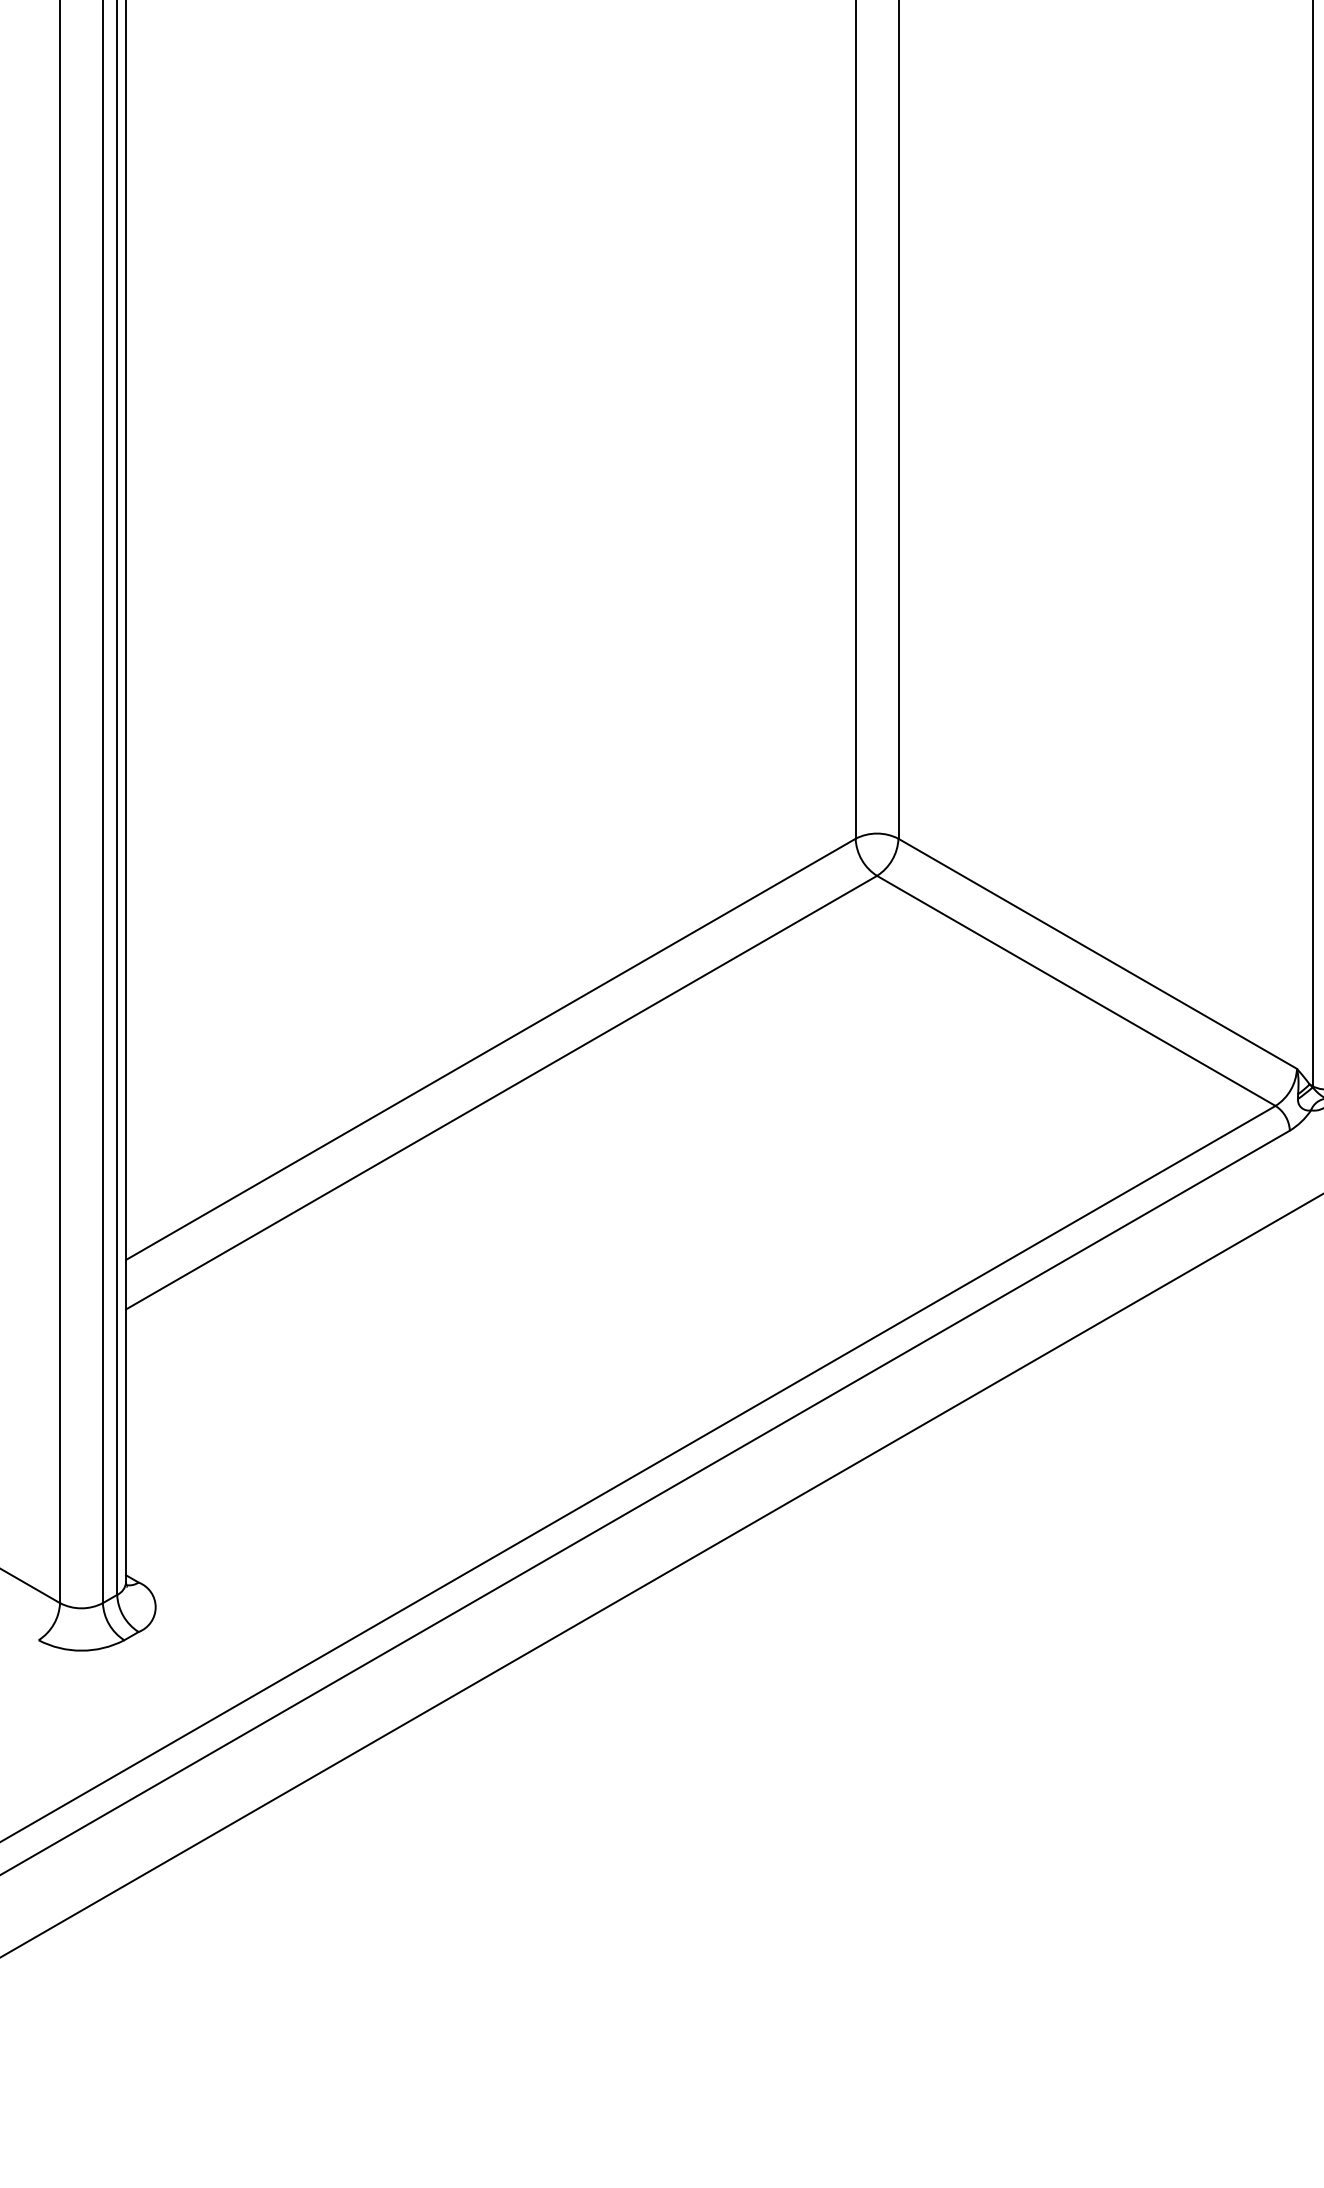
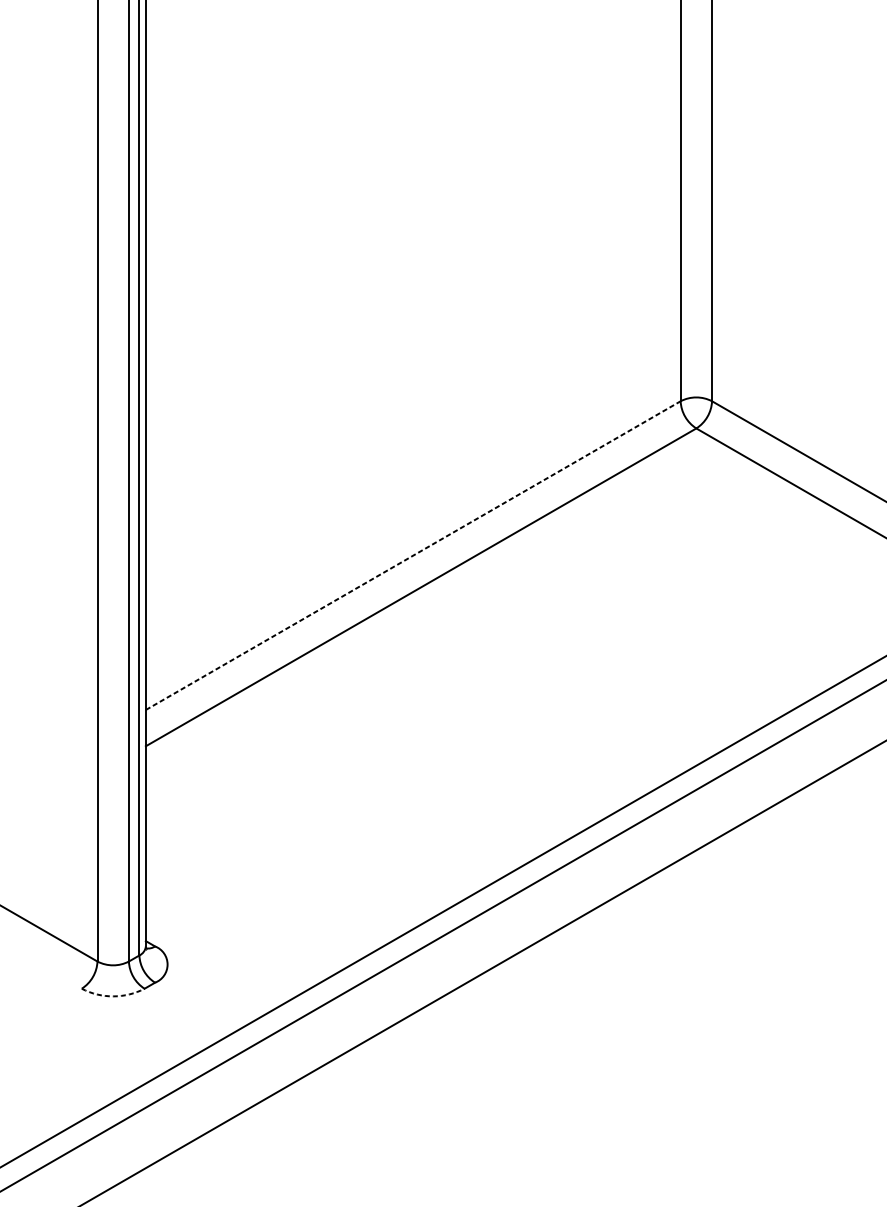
line: (491, 1049) -> (413, 555), solid -> dashed
arc: (81, 1650) -> (113, 996), solid -> dashed

